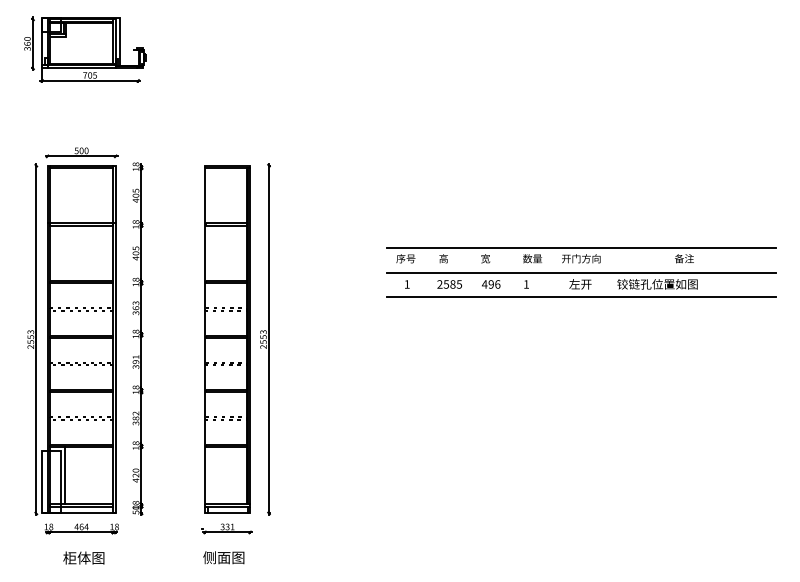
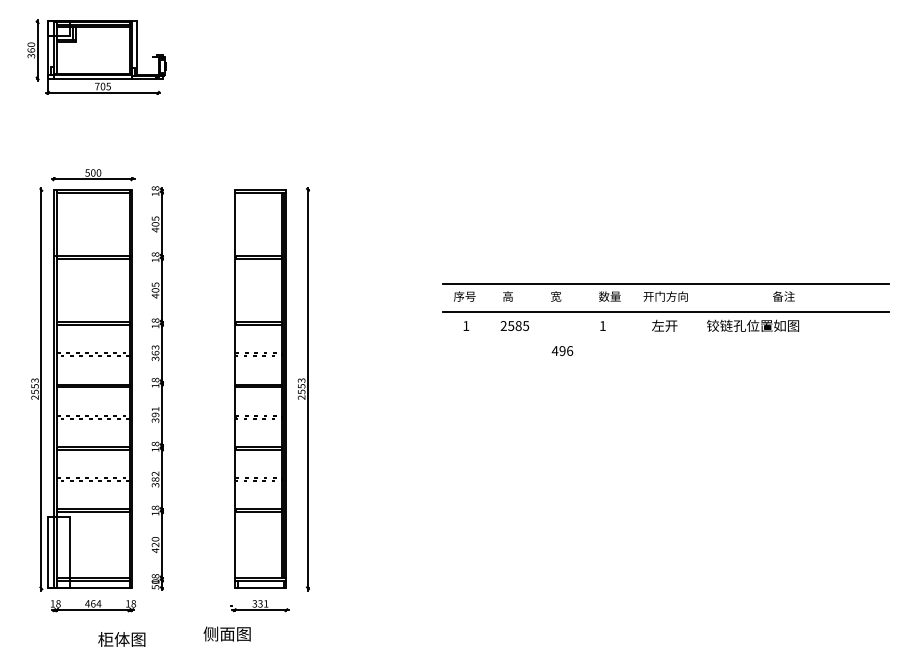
text: (491, 284) -> (562, 350), moved
line: (581, 297) -> (665, 340), removed
line: (64, 475) -> (73, 544), removed
text: (223, 557) -> (226, 633), moved
text: (83, 558) -> (121, 639), moved

